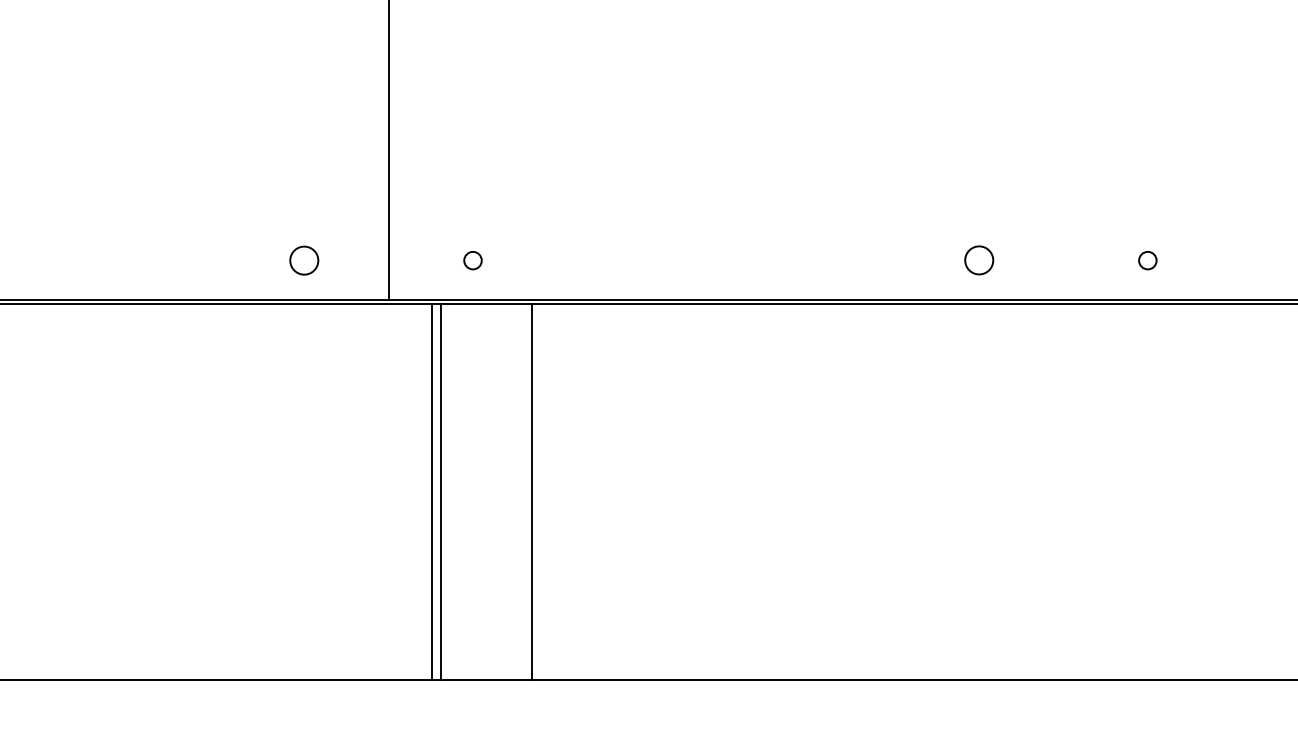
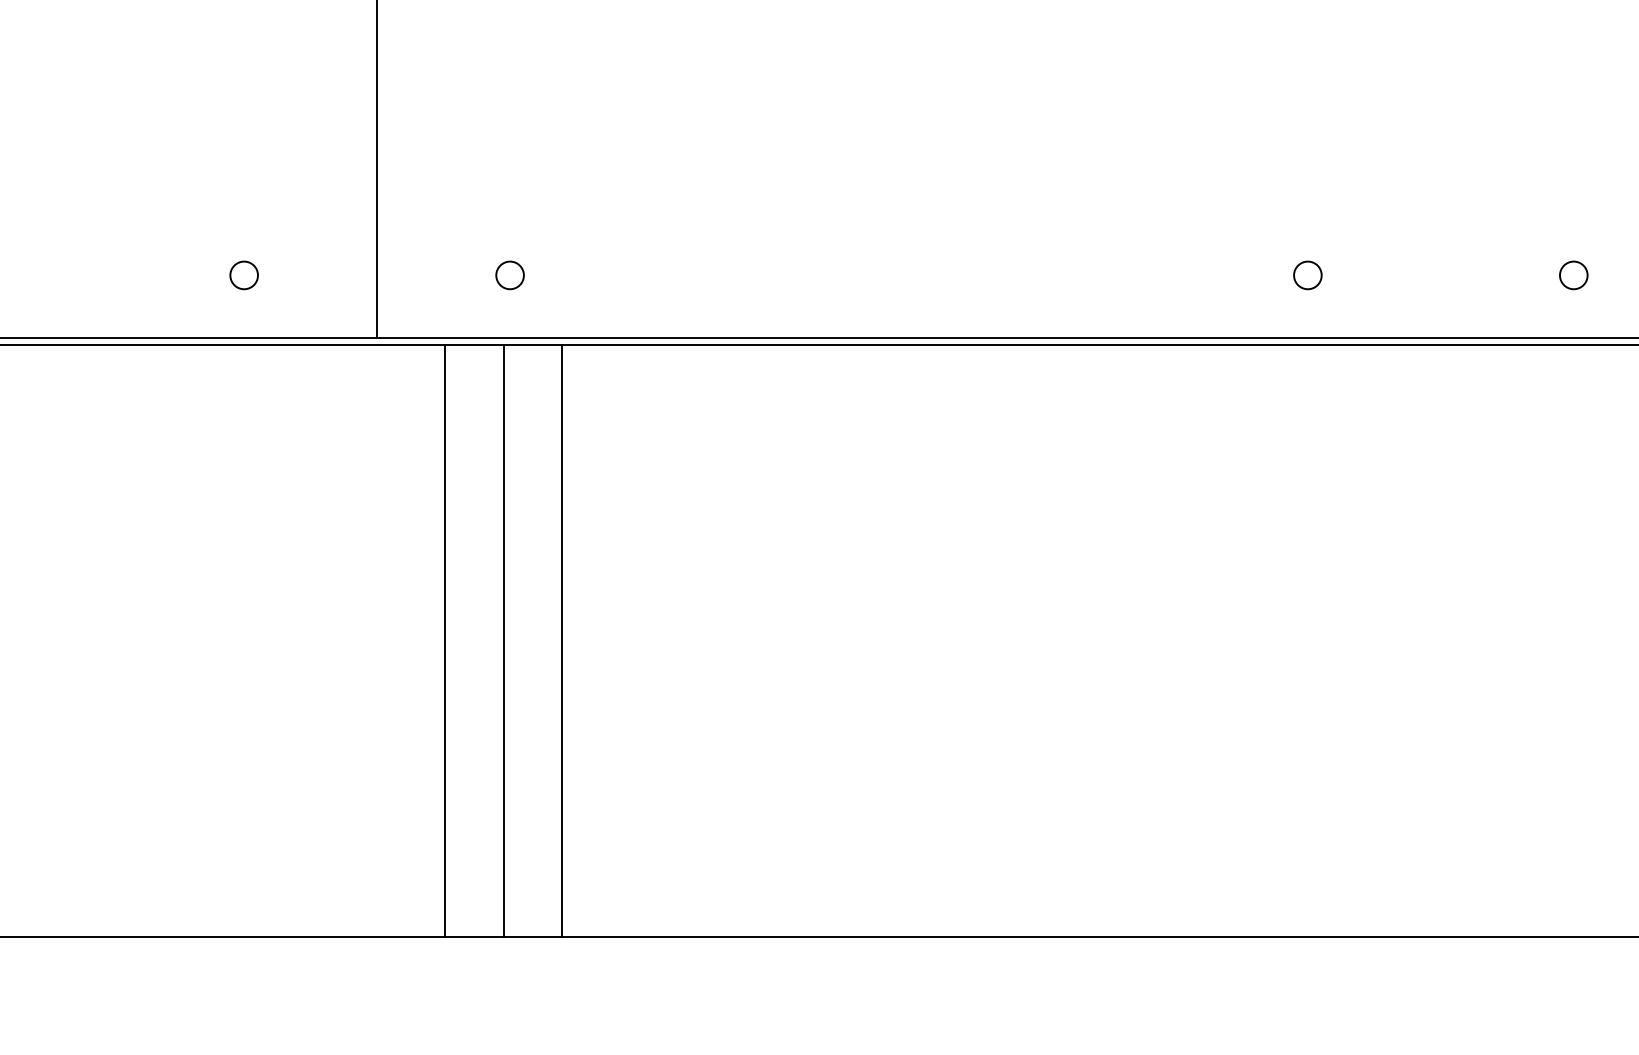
circle: (304, 260) -> (244, 275), size x0.62
circle: (978, 260) -> (1306, 275), size x0.62
line: (440, 492) -> (502, 640), moved
line: (532, 492) -> (562, 640), moved

